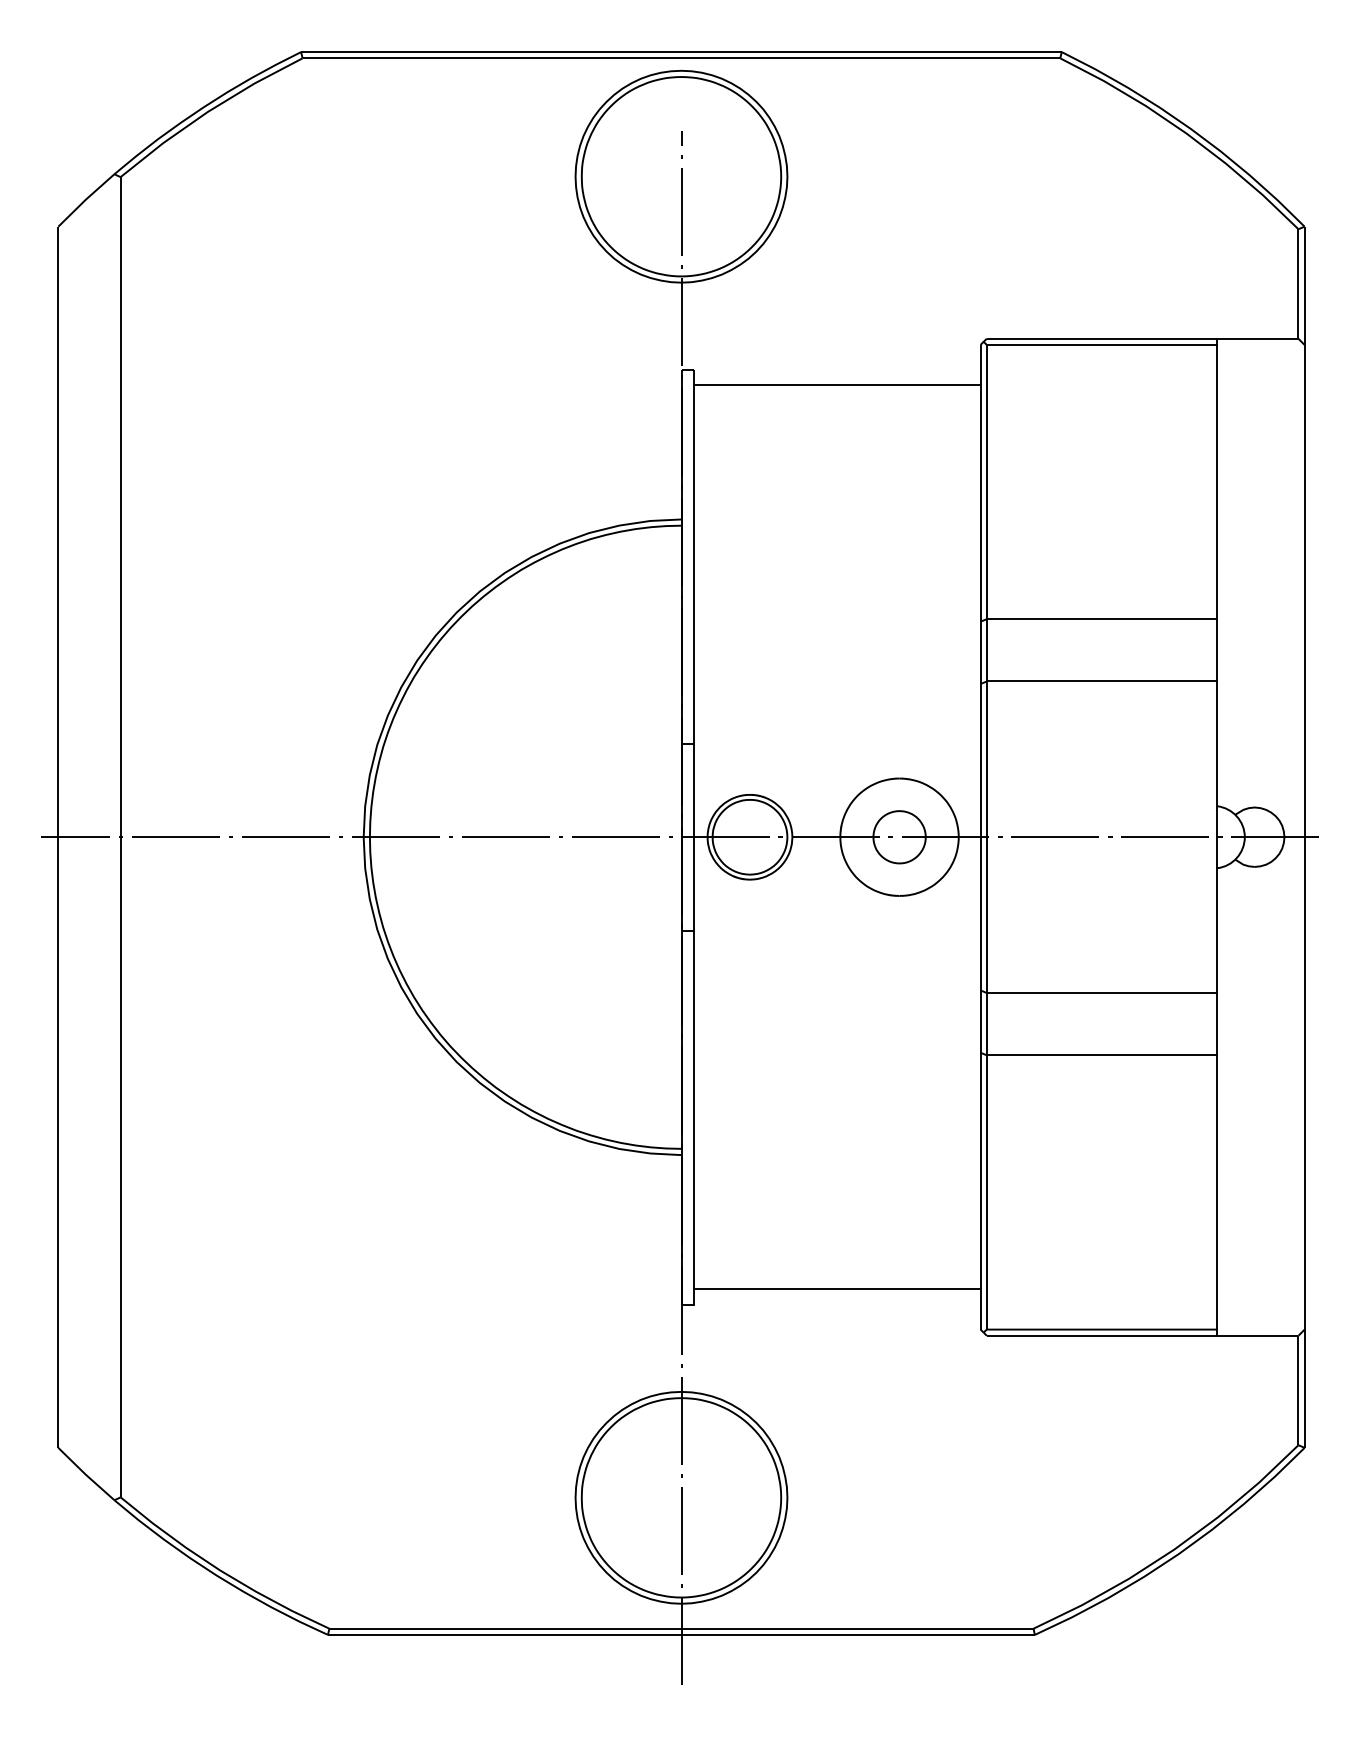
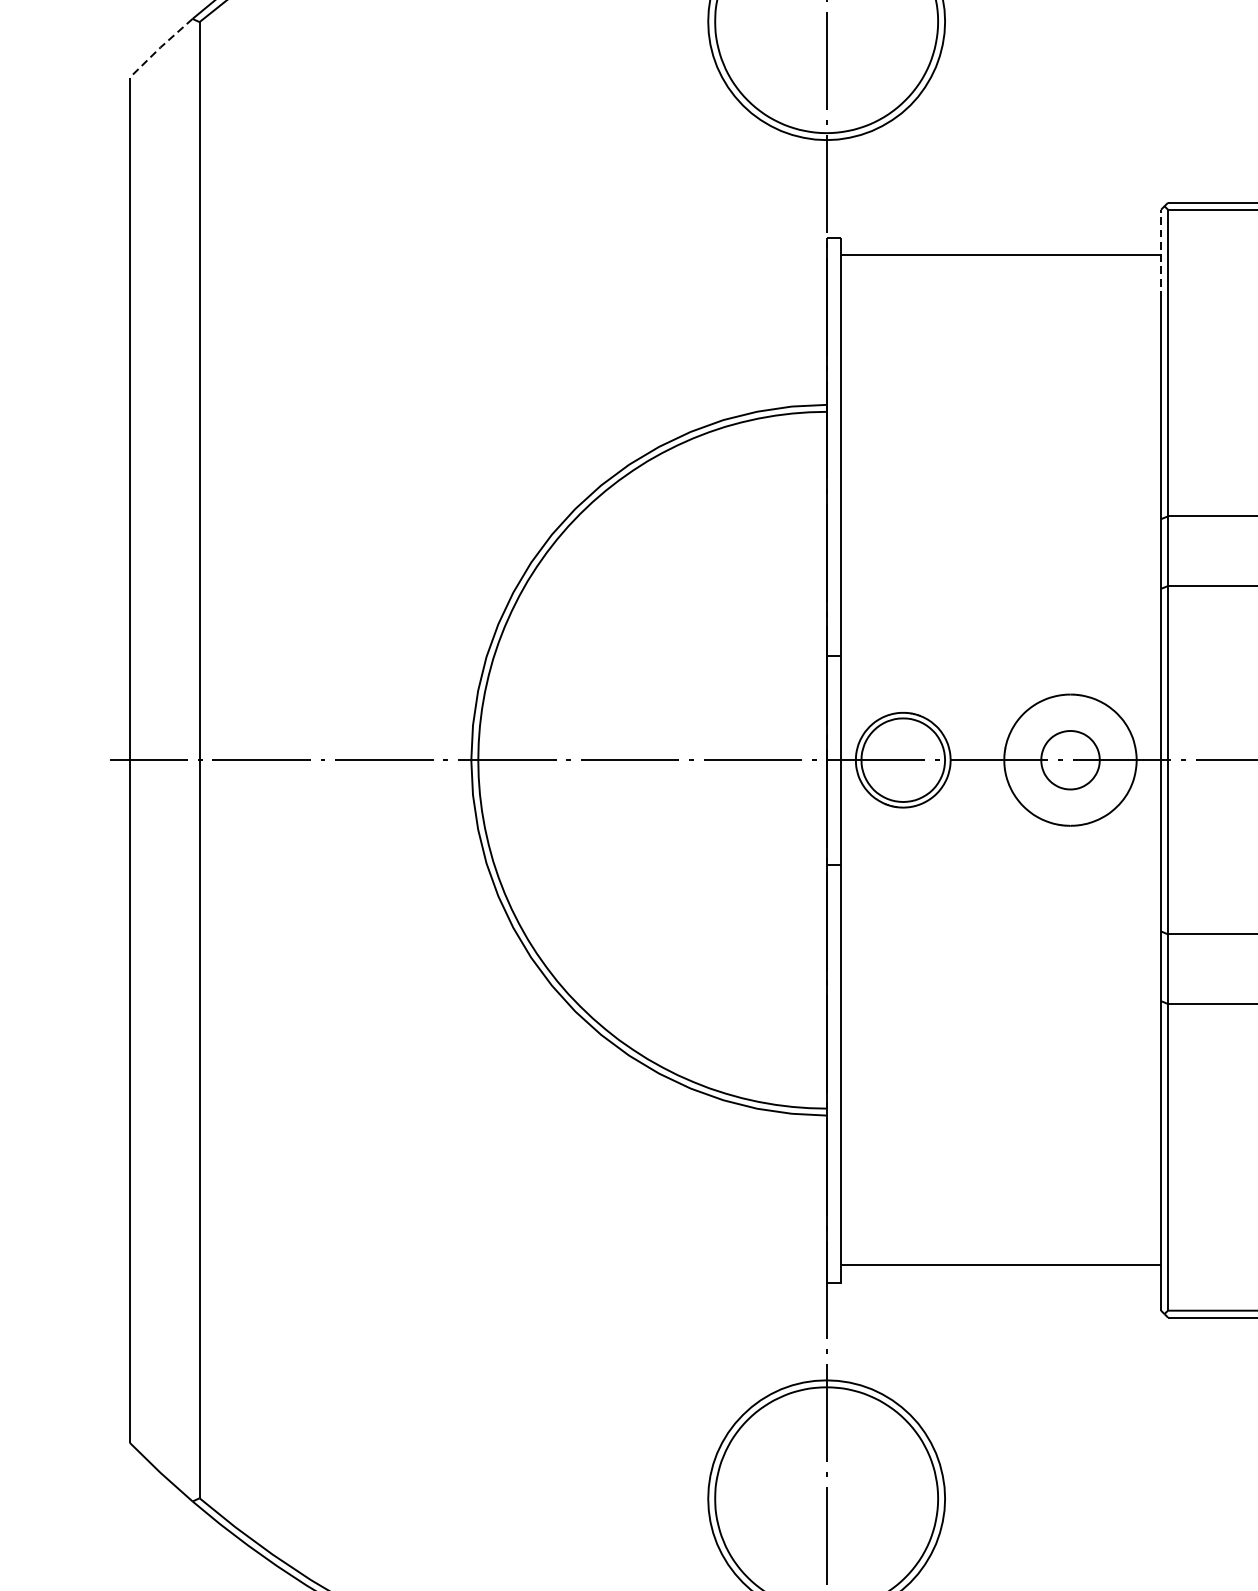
line: (85, 199) -> (160, 47), solid -> dashed
line: (980, 384) -> (1160, 253), solid -> dashed

